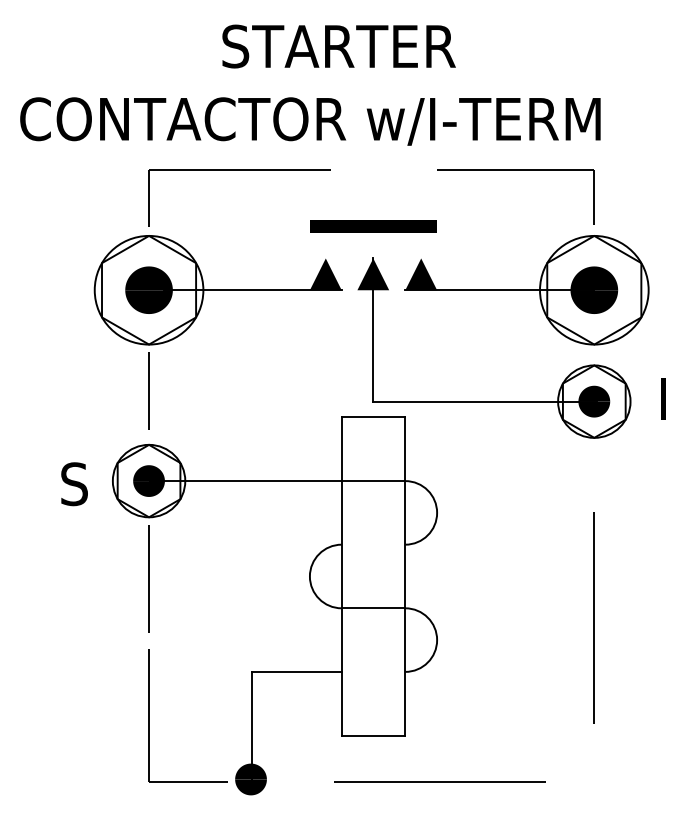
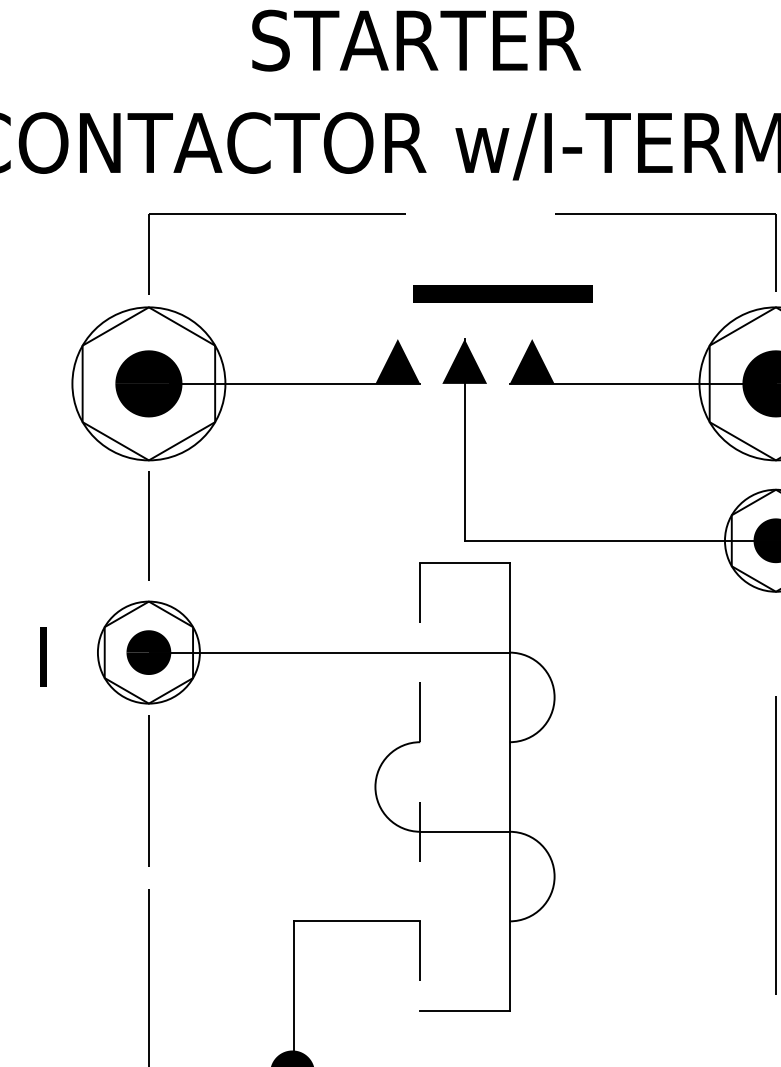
part: (373, 226) -> (503, 294), moved
text: (74, 484) -> (43, 657), S -> I
line: (341, 577) -> (419, 788), solid -> dashed

